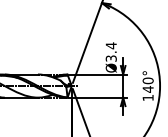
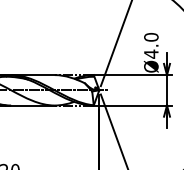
text: (110, 52) -> (150, 46), Ø3.4 -> Ø4.0

